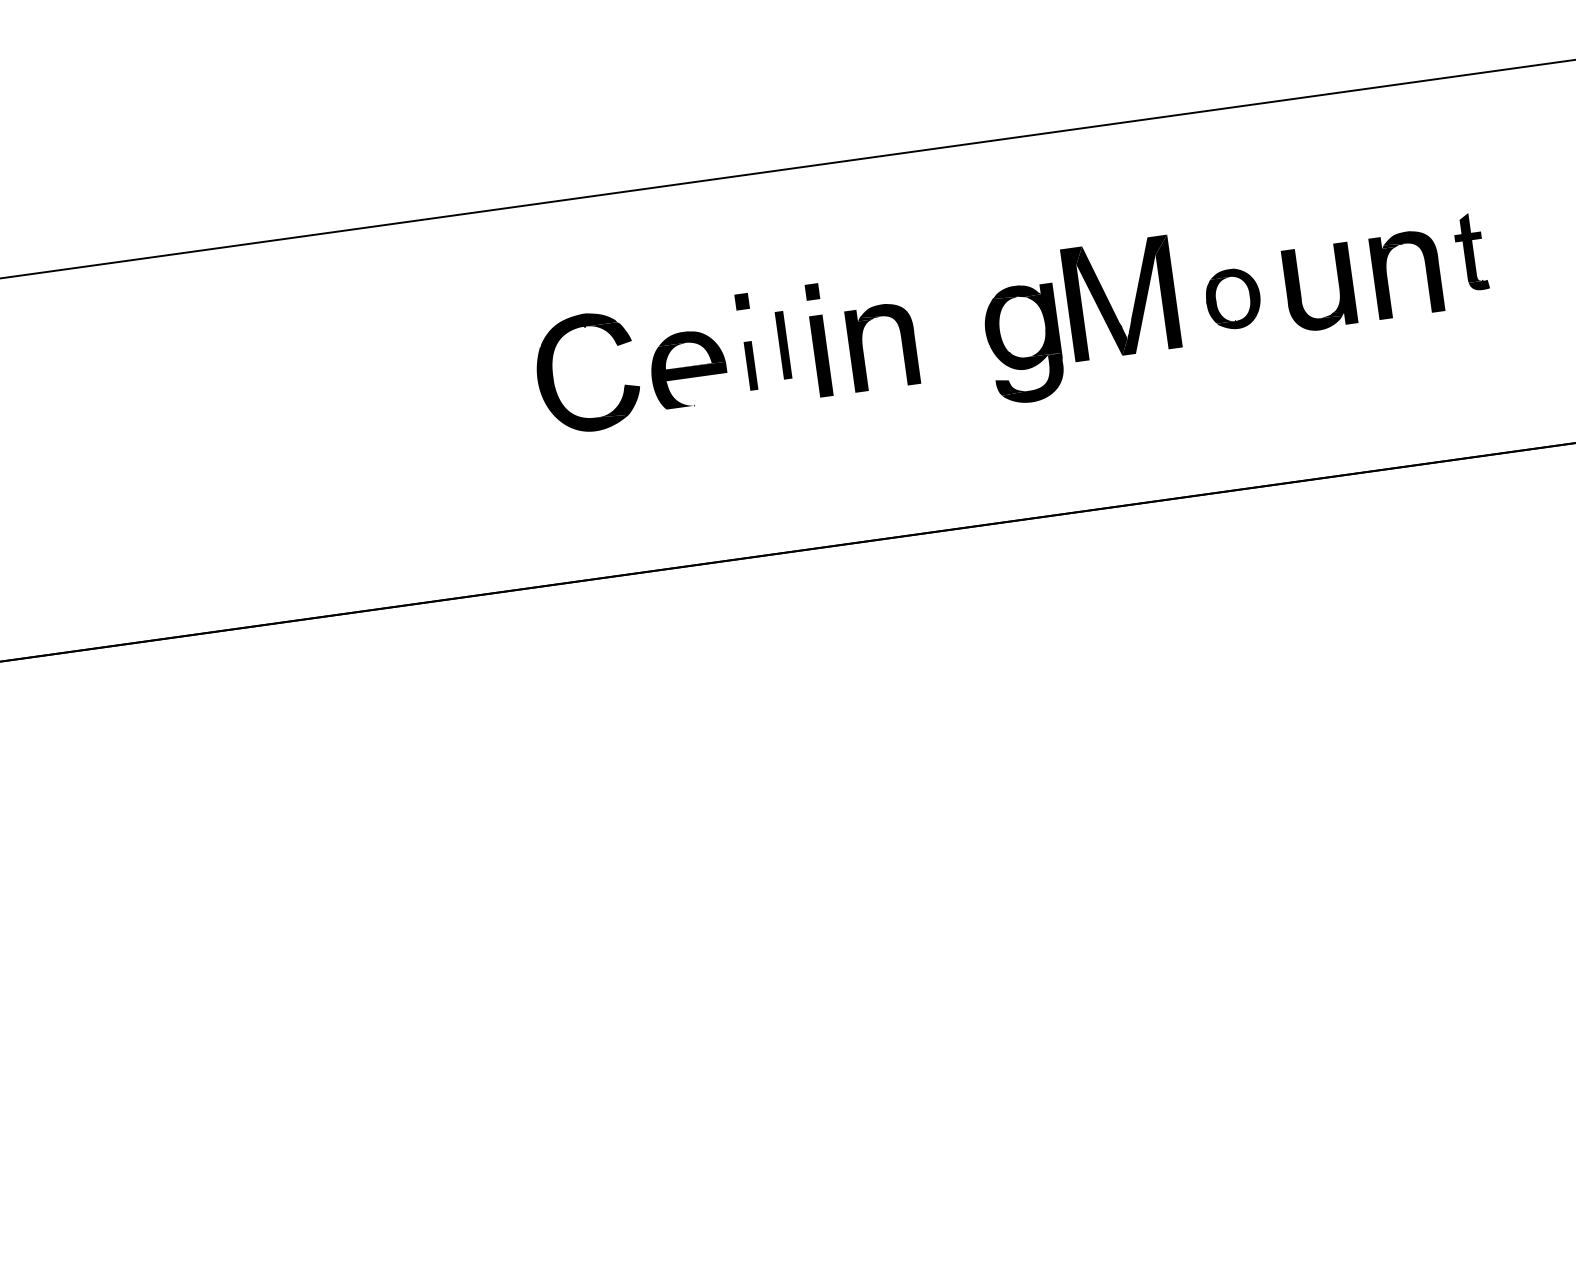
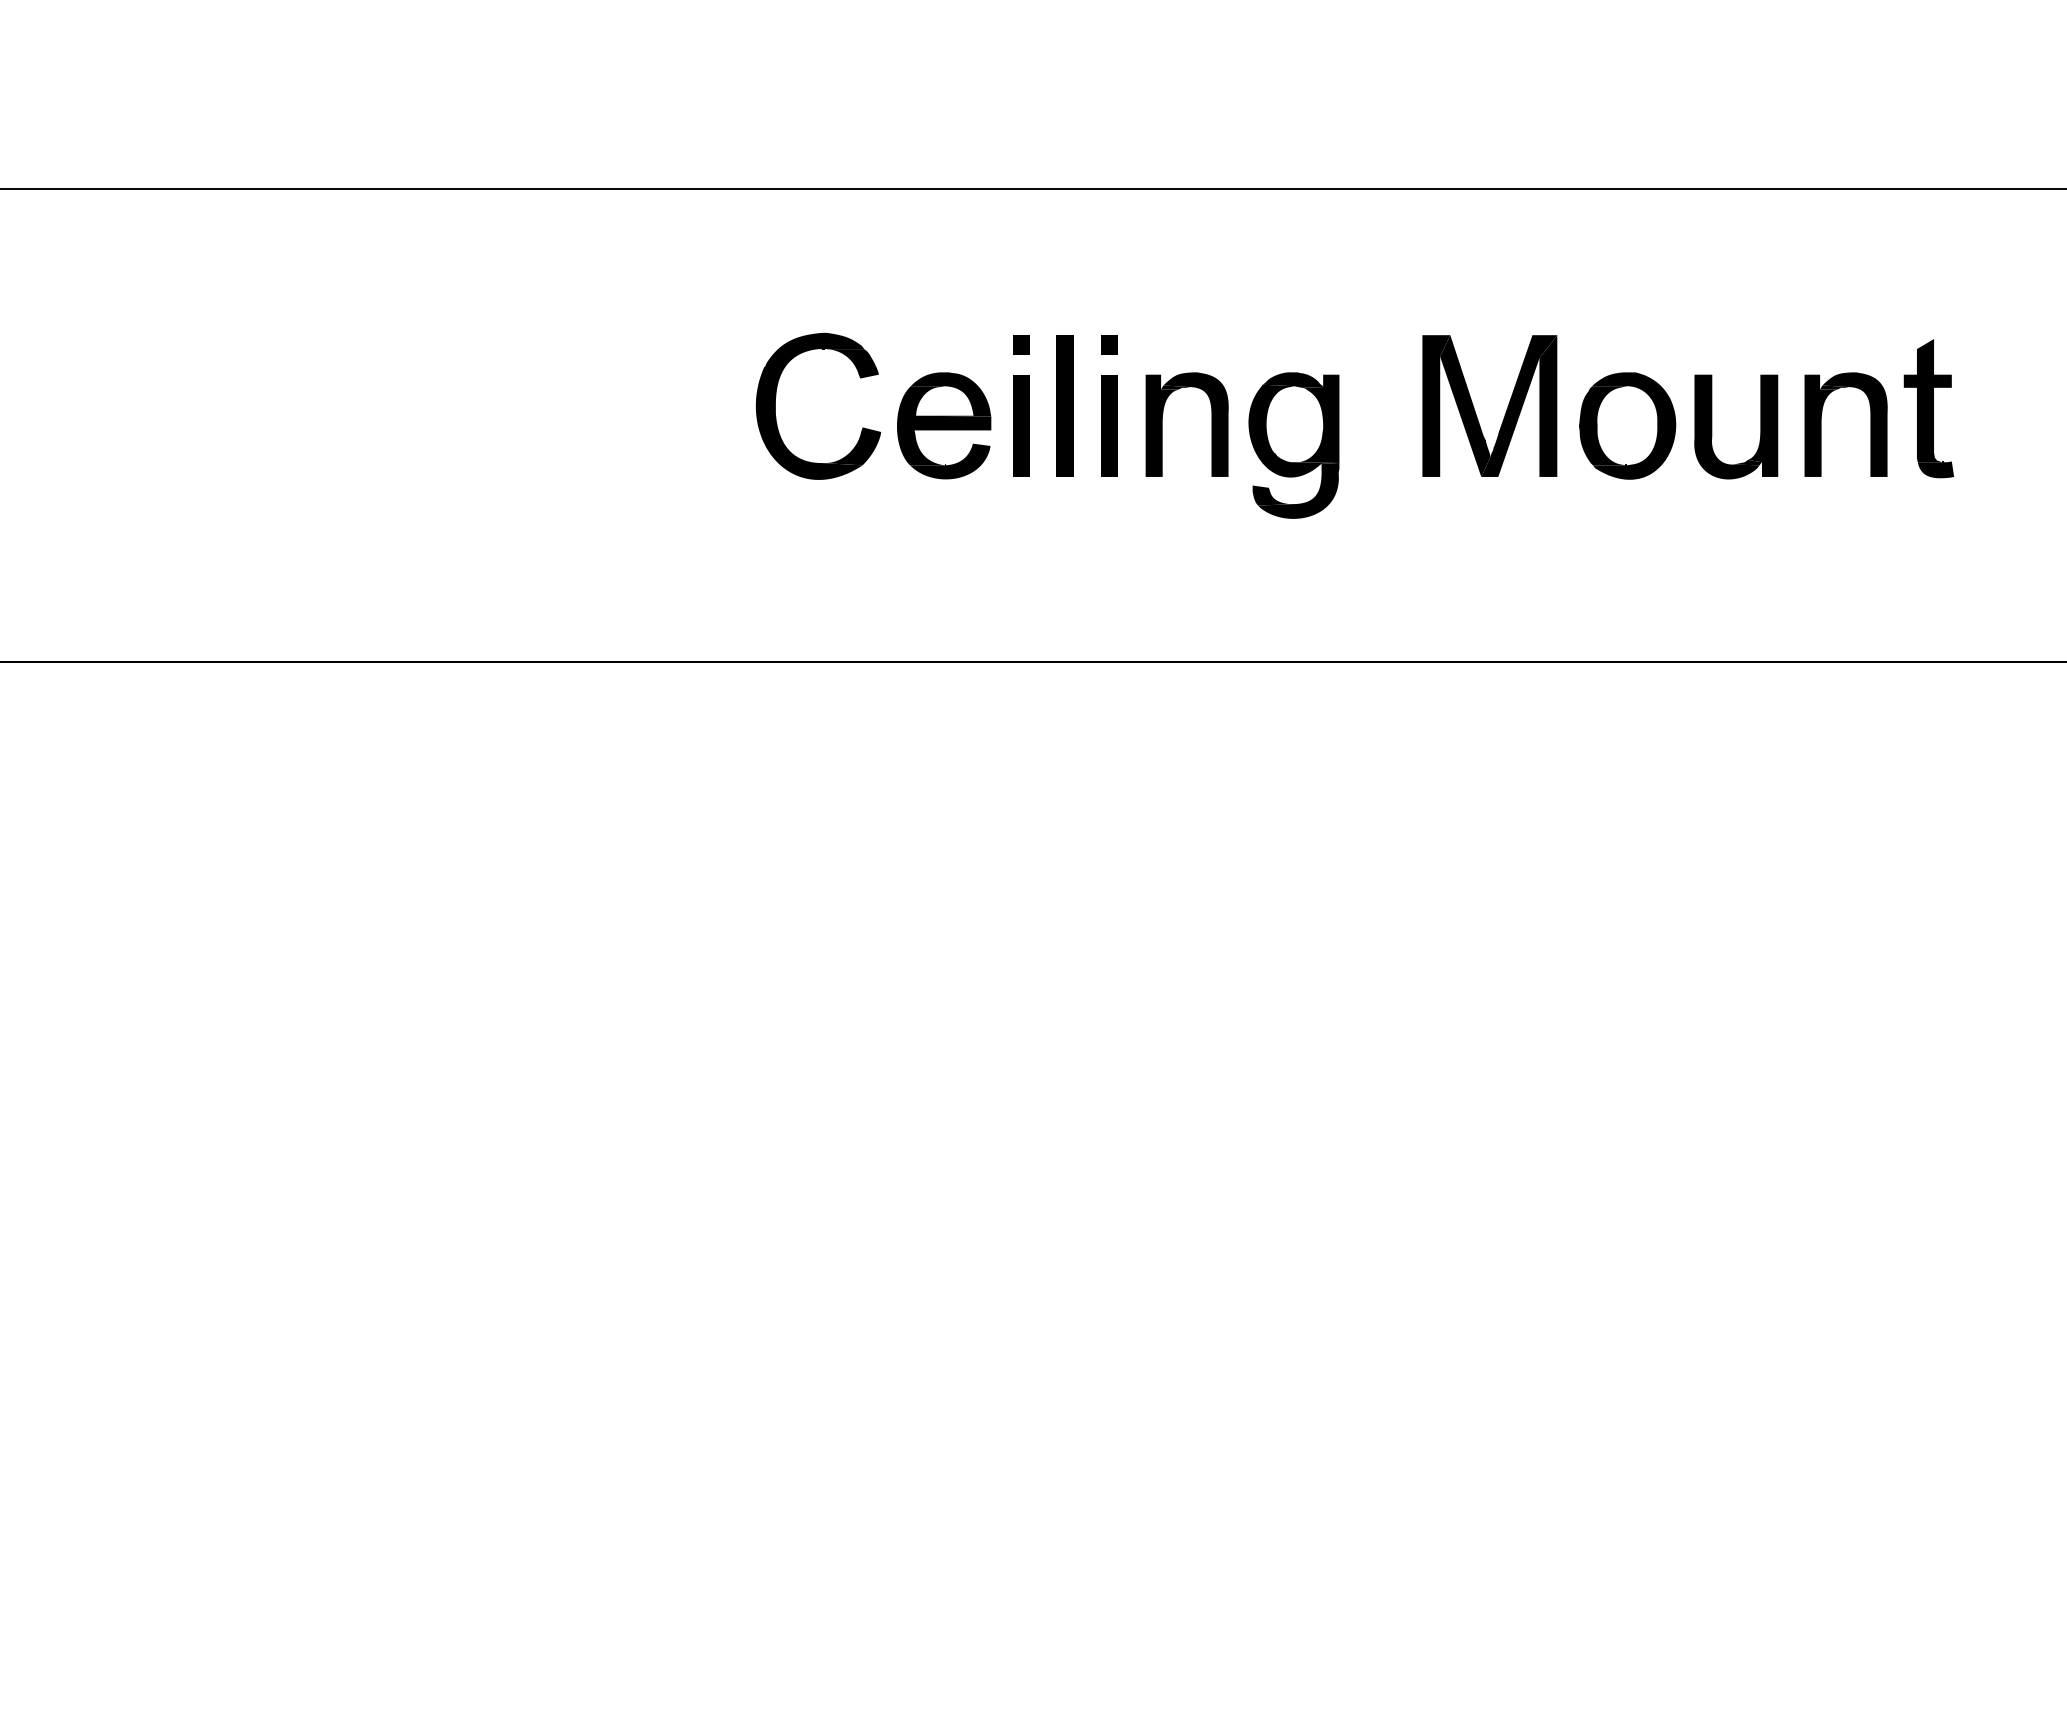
part: (1470, 251) -> (1928, 408), size x1.43
part: (1233, 298) -> (1627, 425), size x1.43
part: (1023, 343) -> (1293, 445), moved
part: (782, 344) -> (1064, 405), size x1.67
part: (750, 365) -> (1021, 425), size x1.67
fill: (697, 402) -> (949, 461), added

